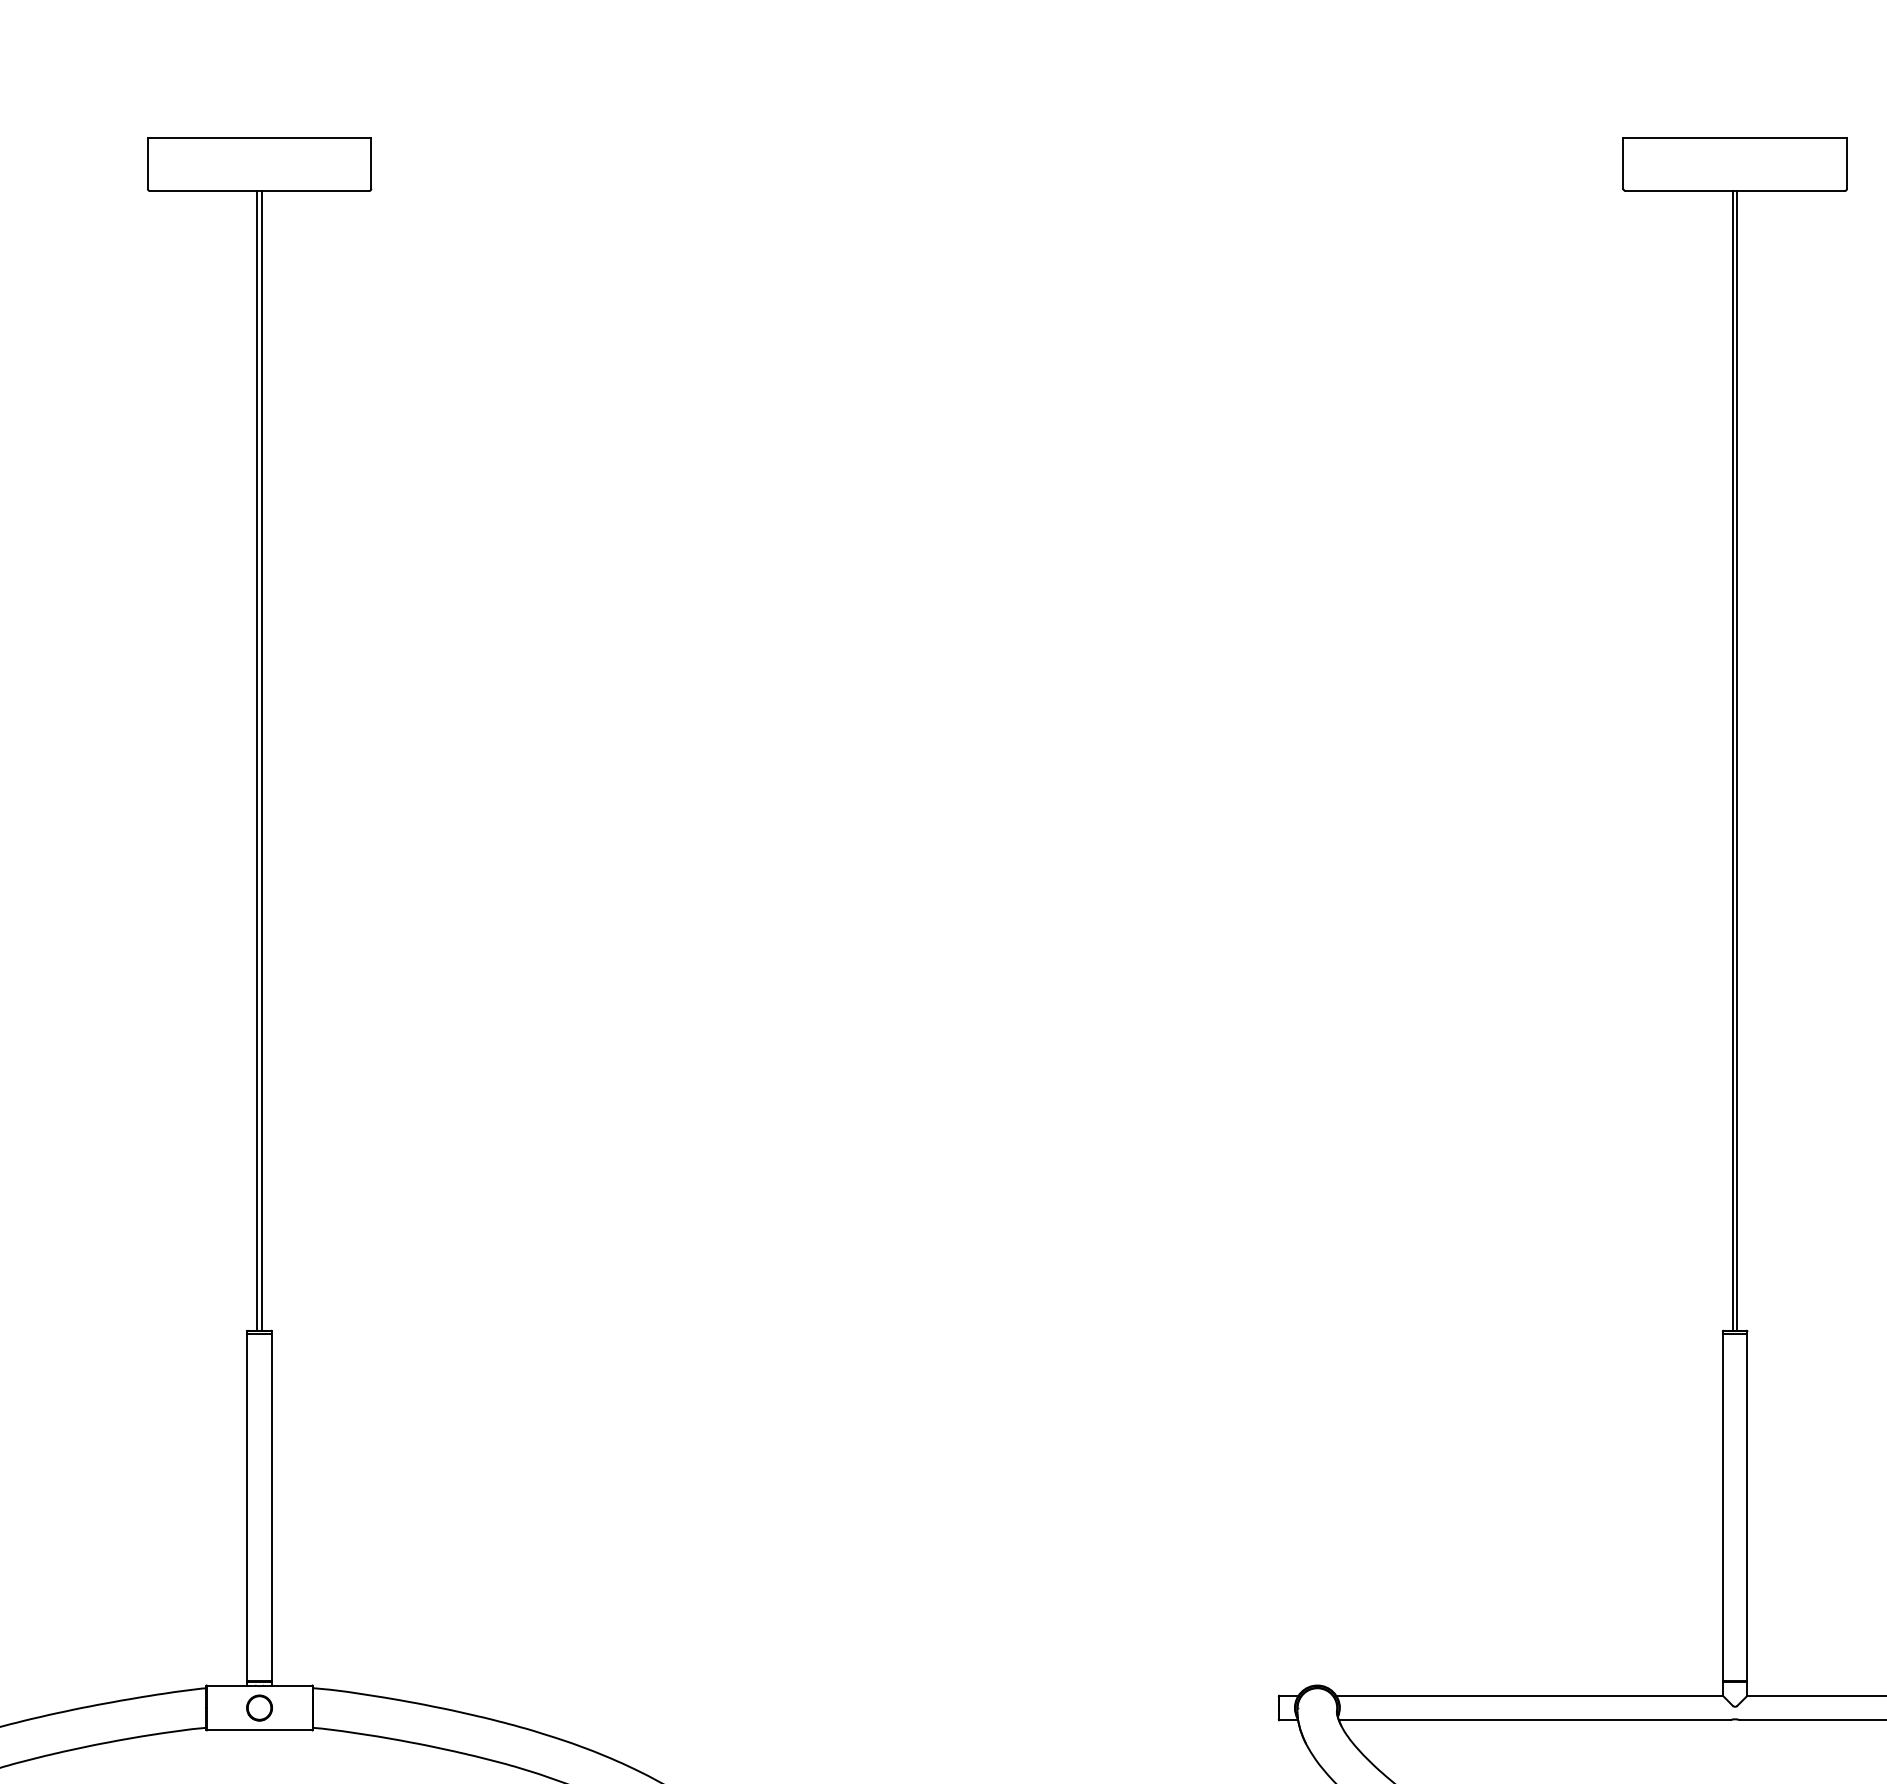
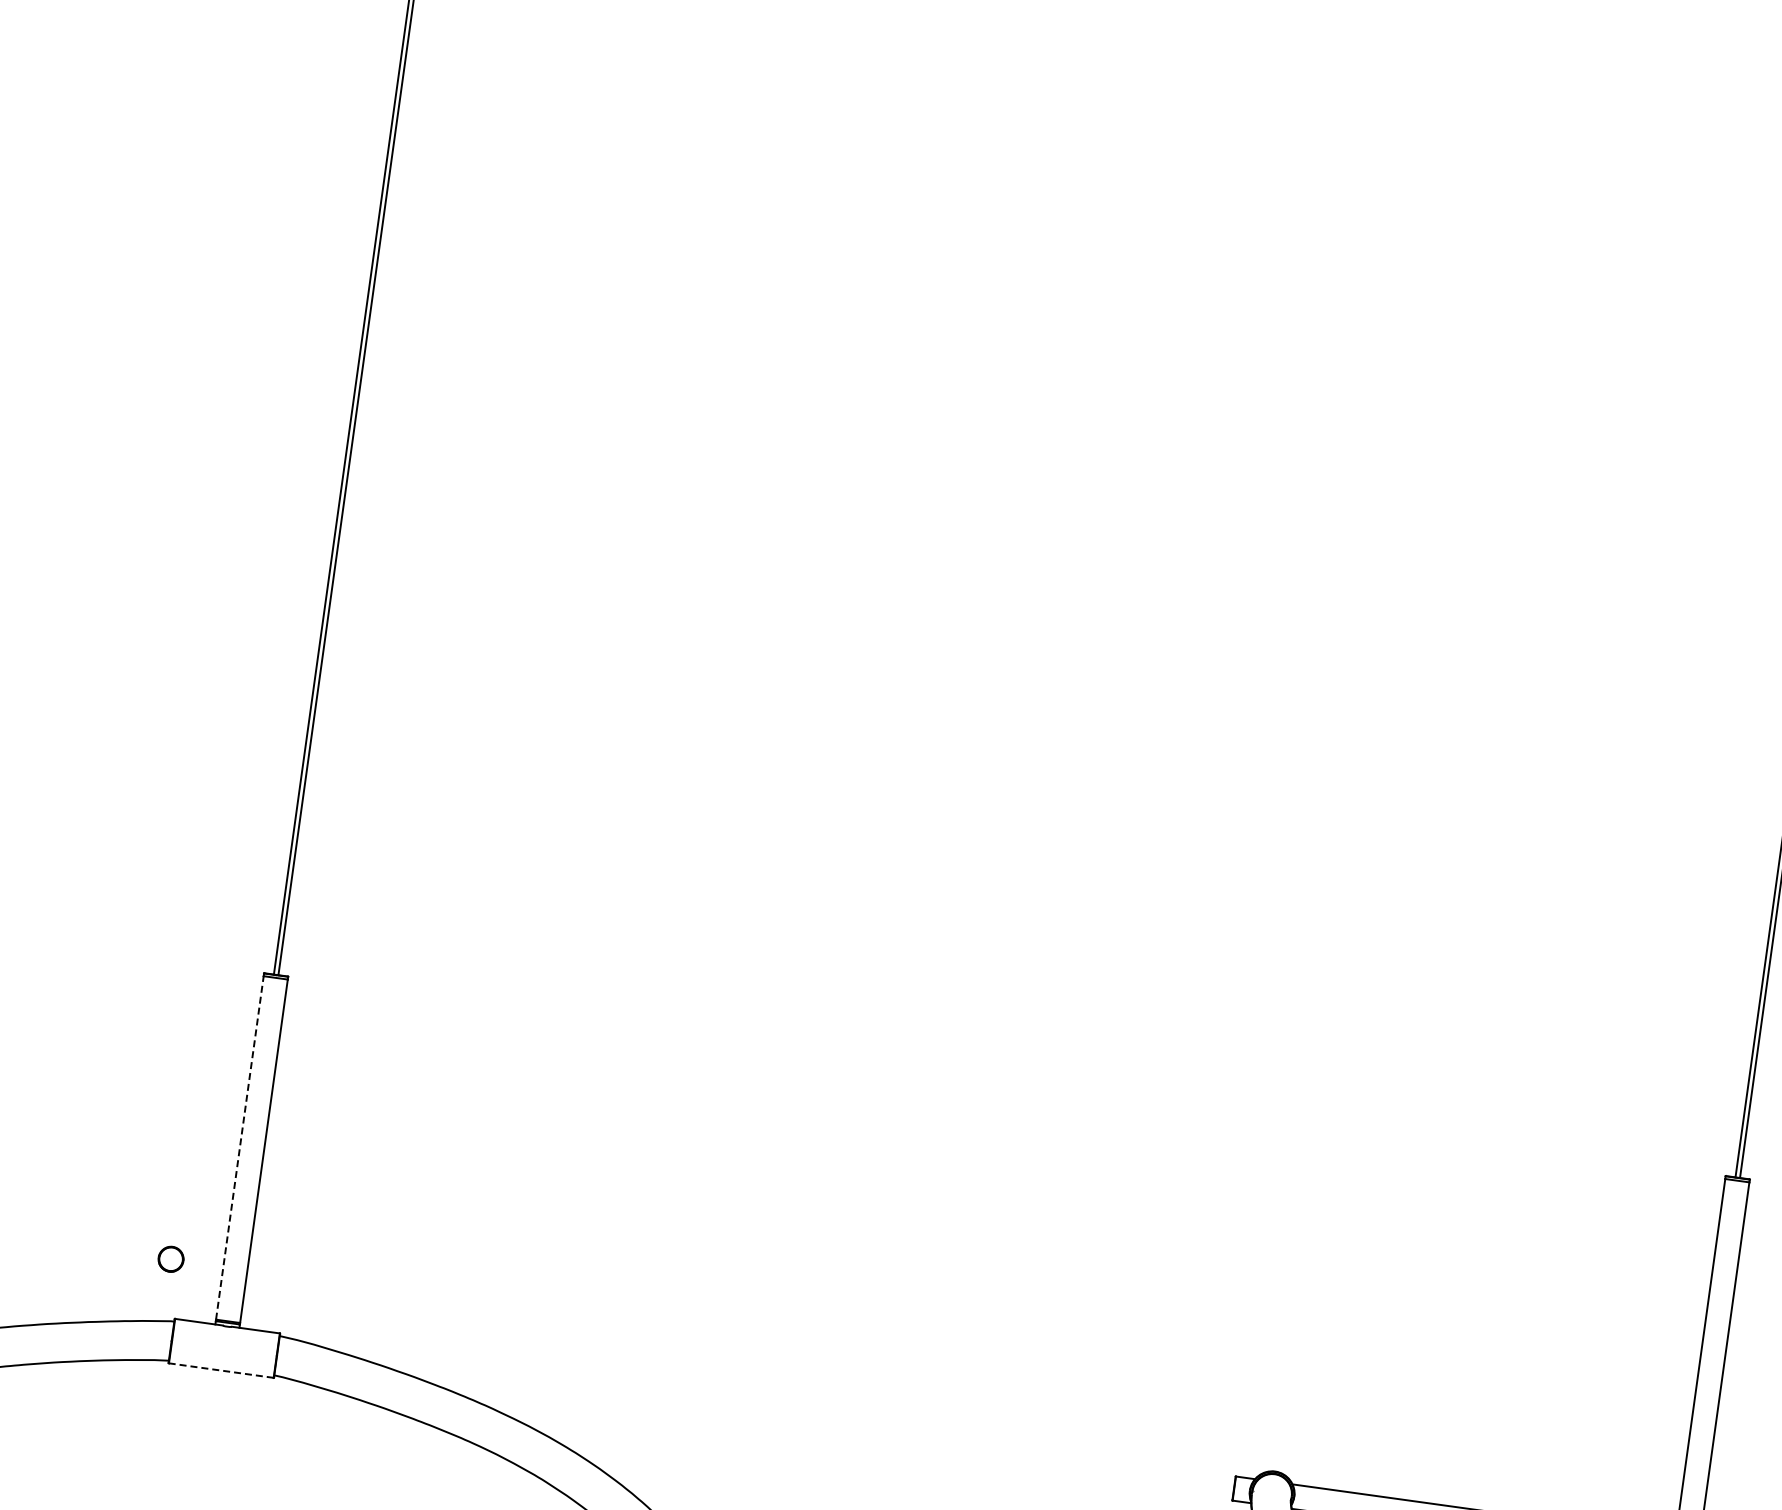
line: (247, 1506) -> (240, 1147), solid -> dashed
part: (259, 1707) -> (171, 1258), moved
line: (259, 1730) -> (221, 1370), solid -> dashed

